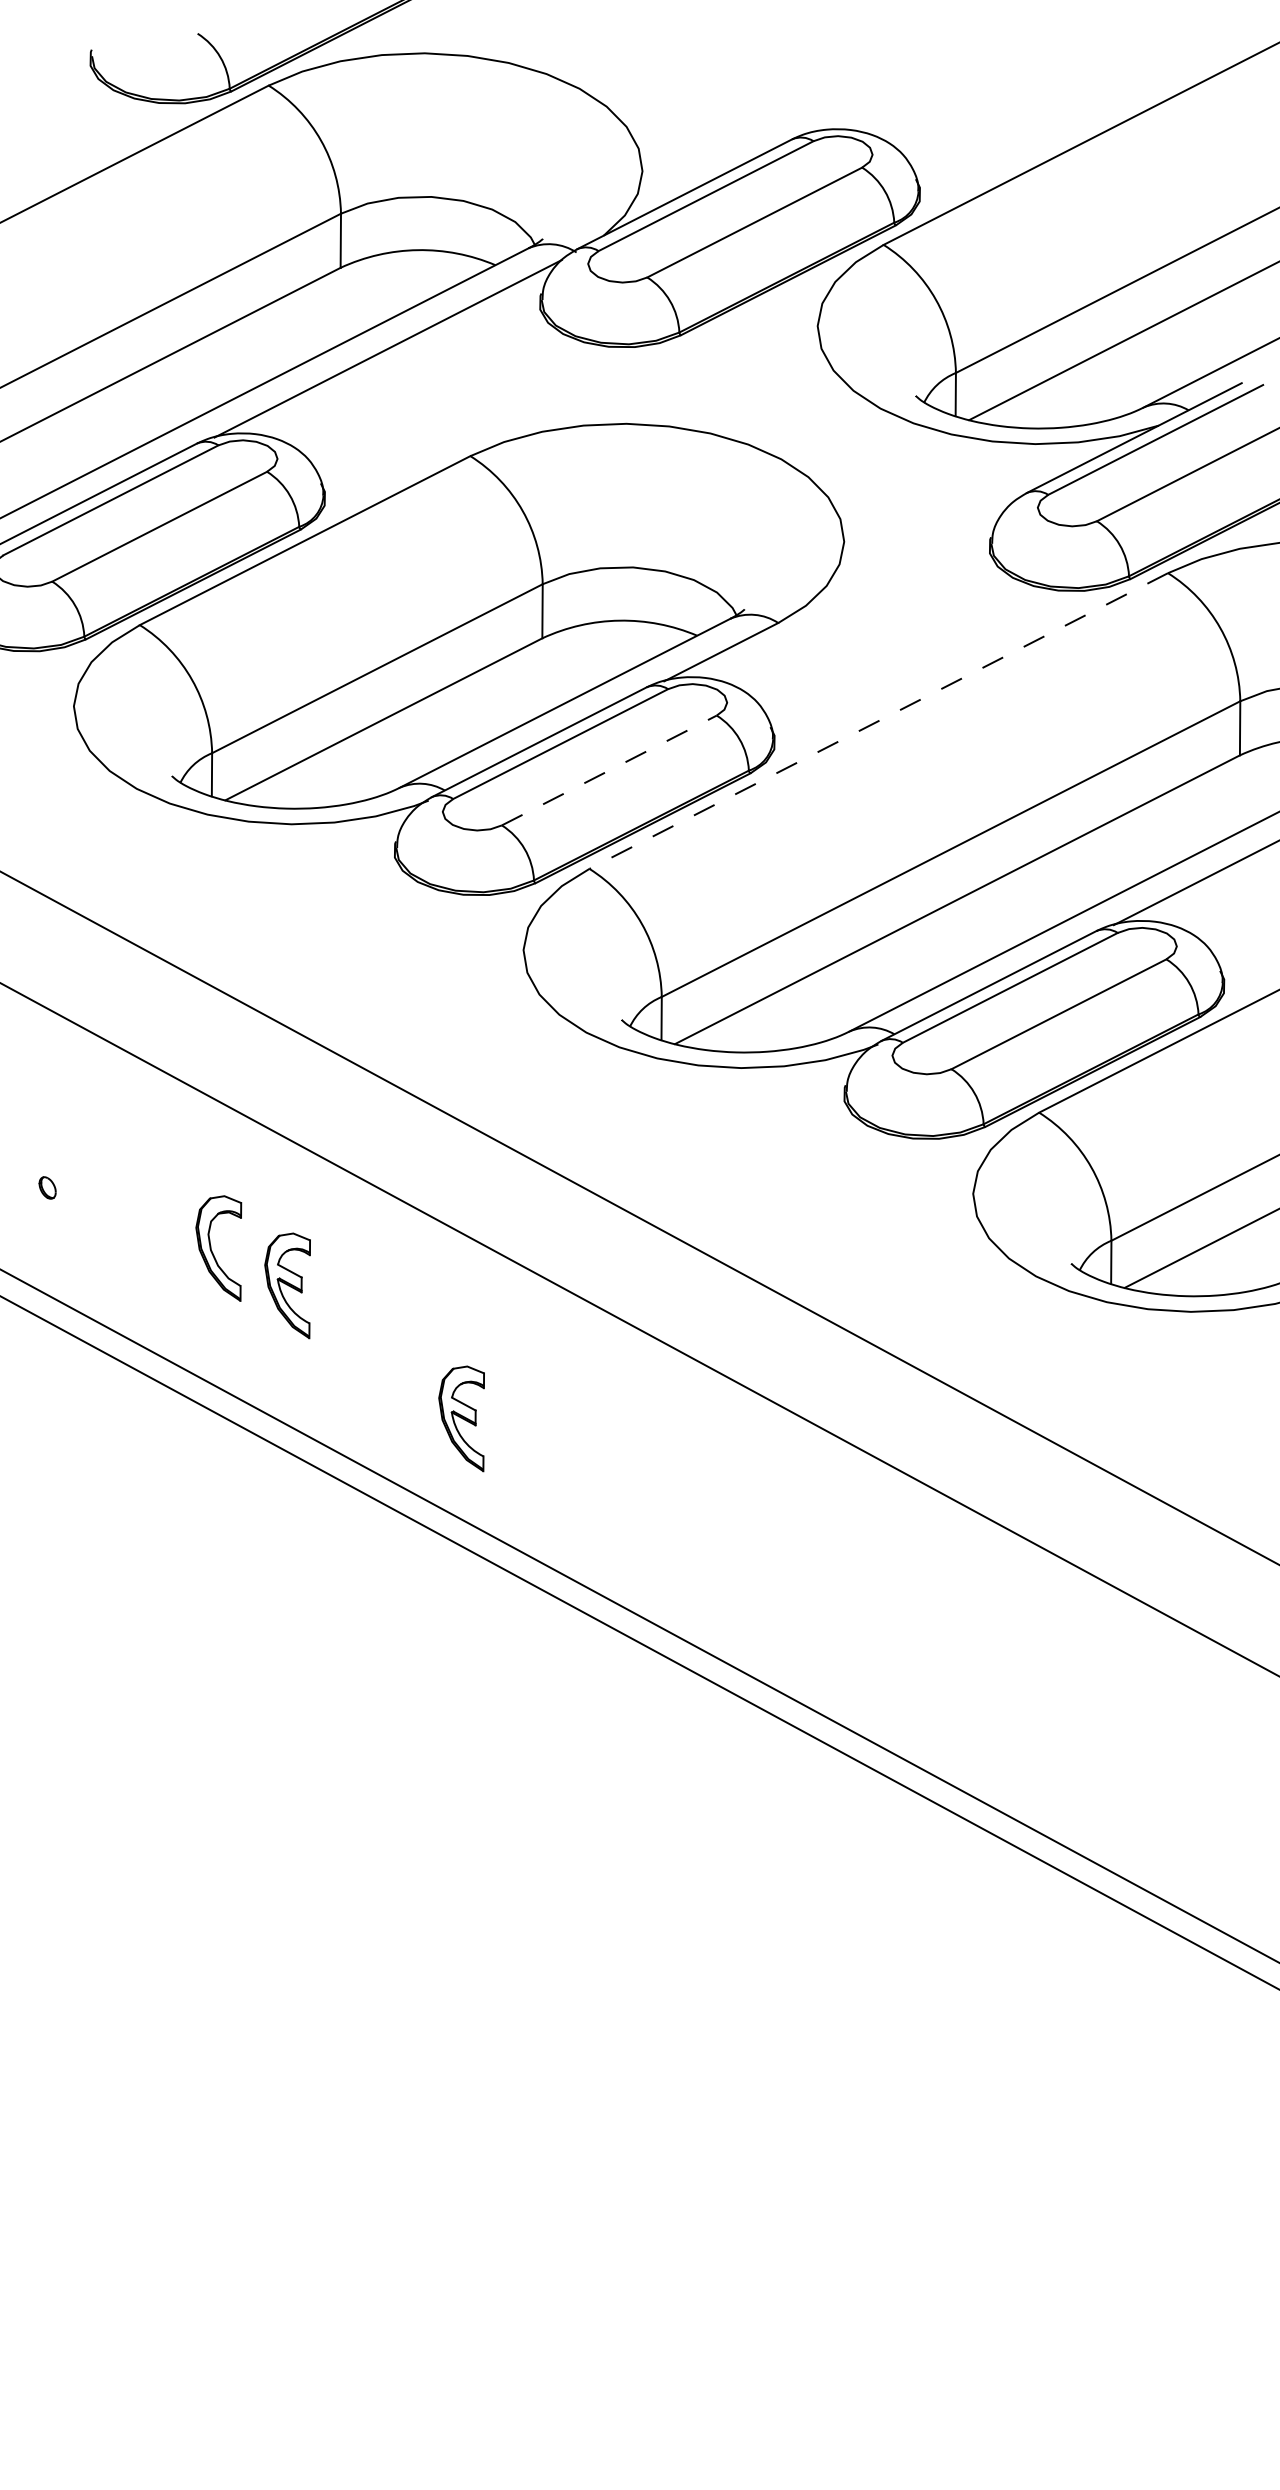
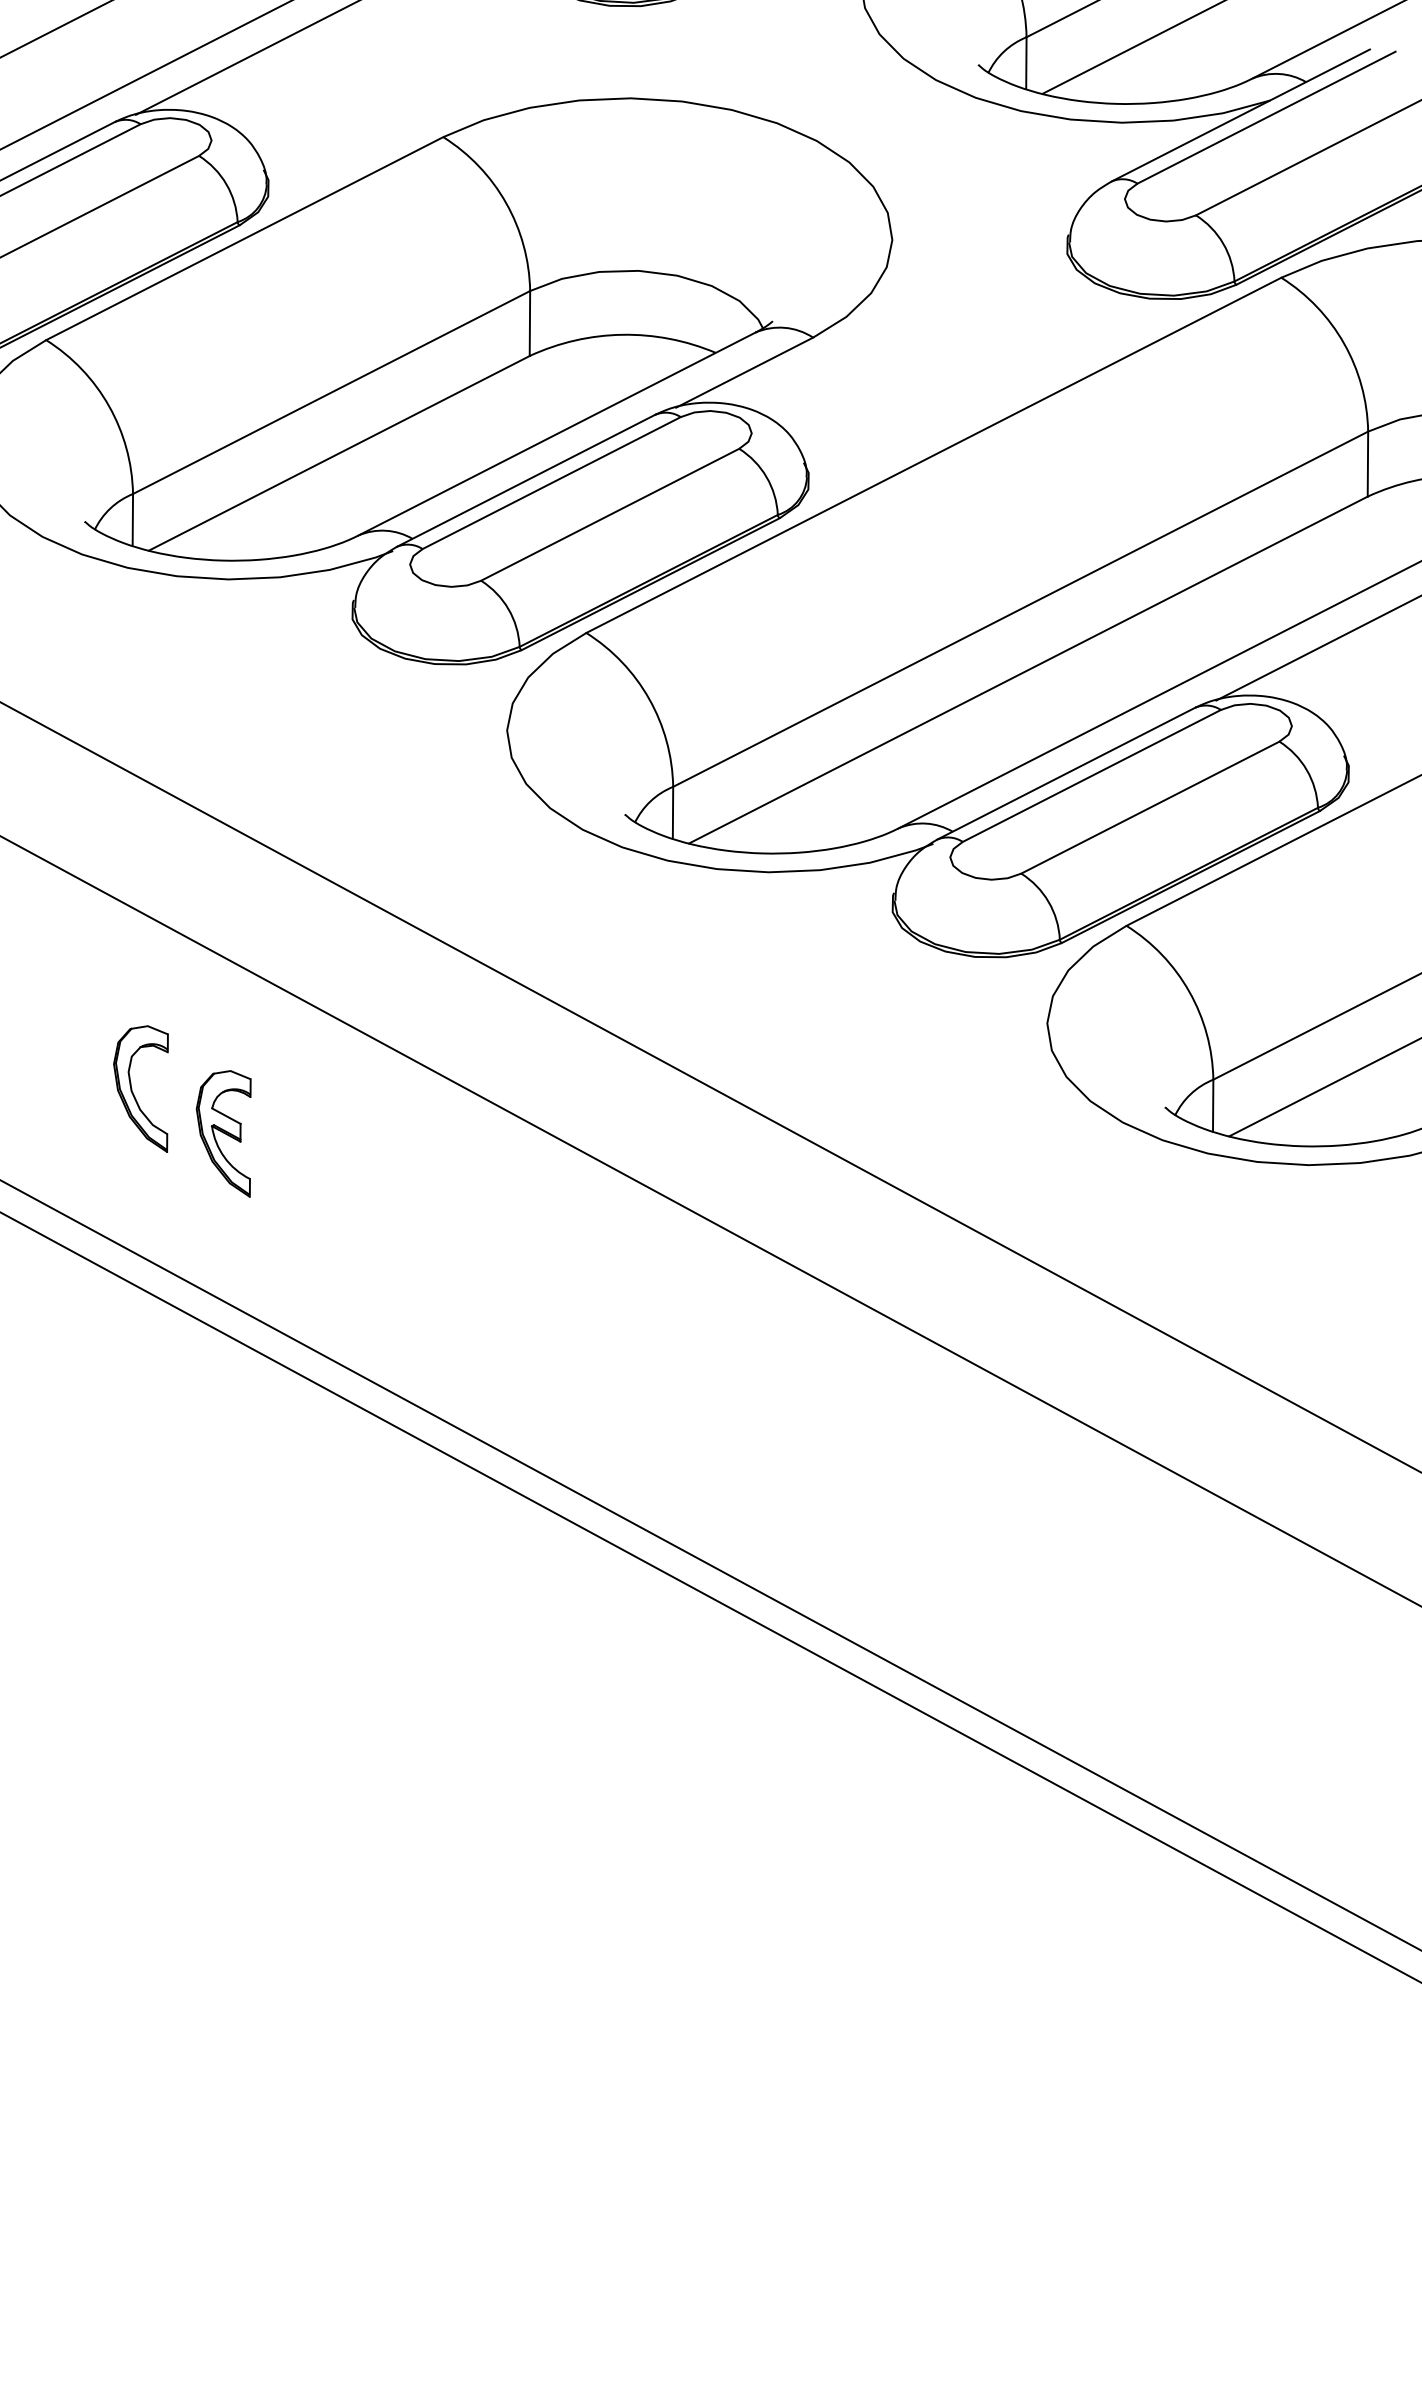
line: (878, 721) -> (933, 455), dashed -> solid
line: (609, 770) -> (610, 514), dashed -> solid
part: (461, 1418) -> (432, 1293), removed

